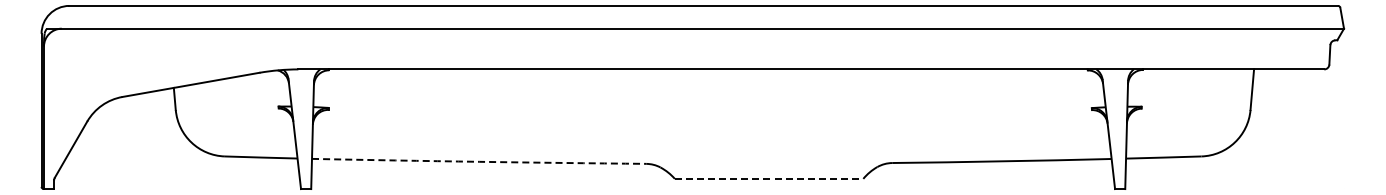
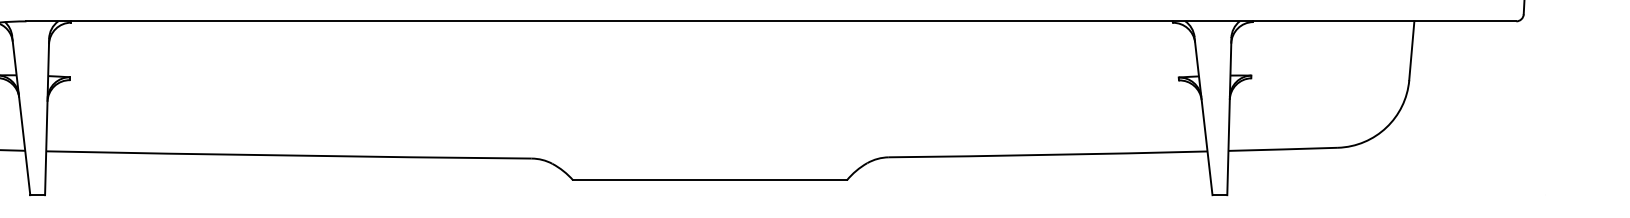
arc: (479, 161) -> (289, 155), dashed -> solid
line: (769, 178) -> (710, 179), dashed -> solid

